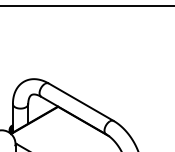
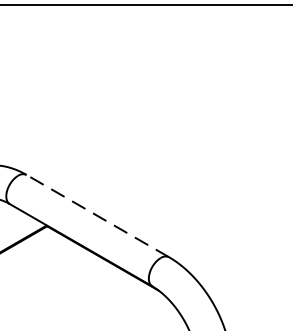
line: (80, 101) -> (96, 214), solid -> dashed

